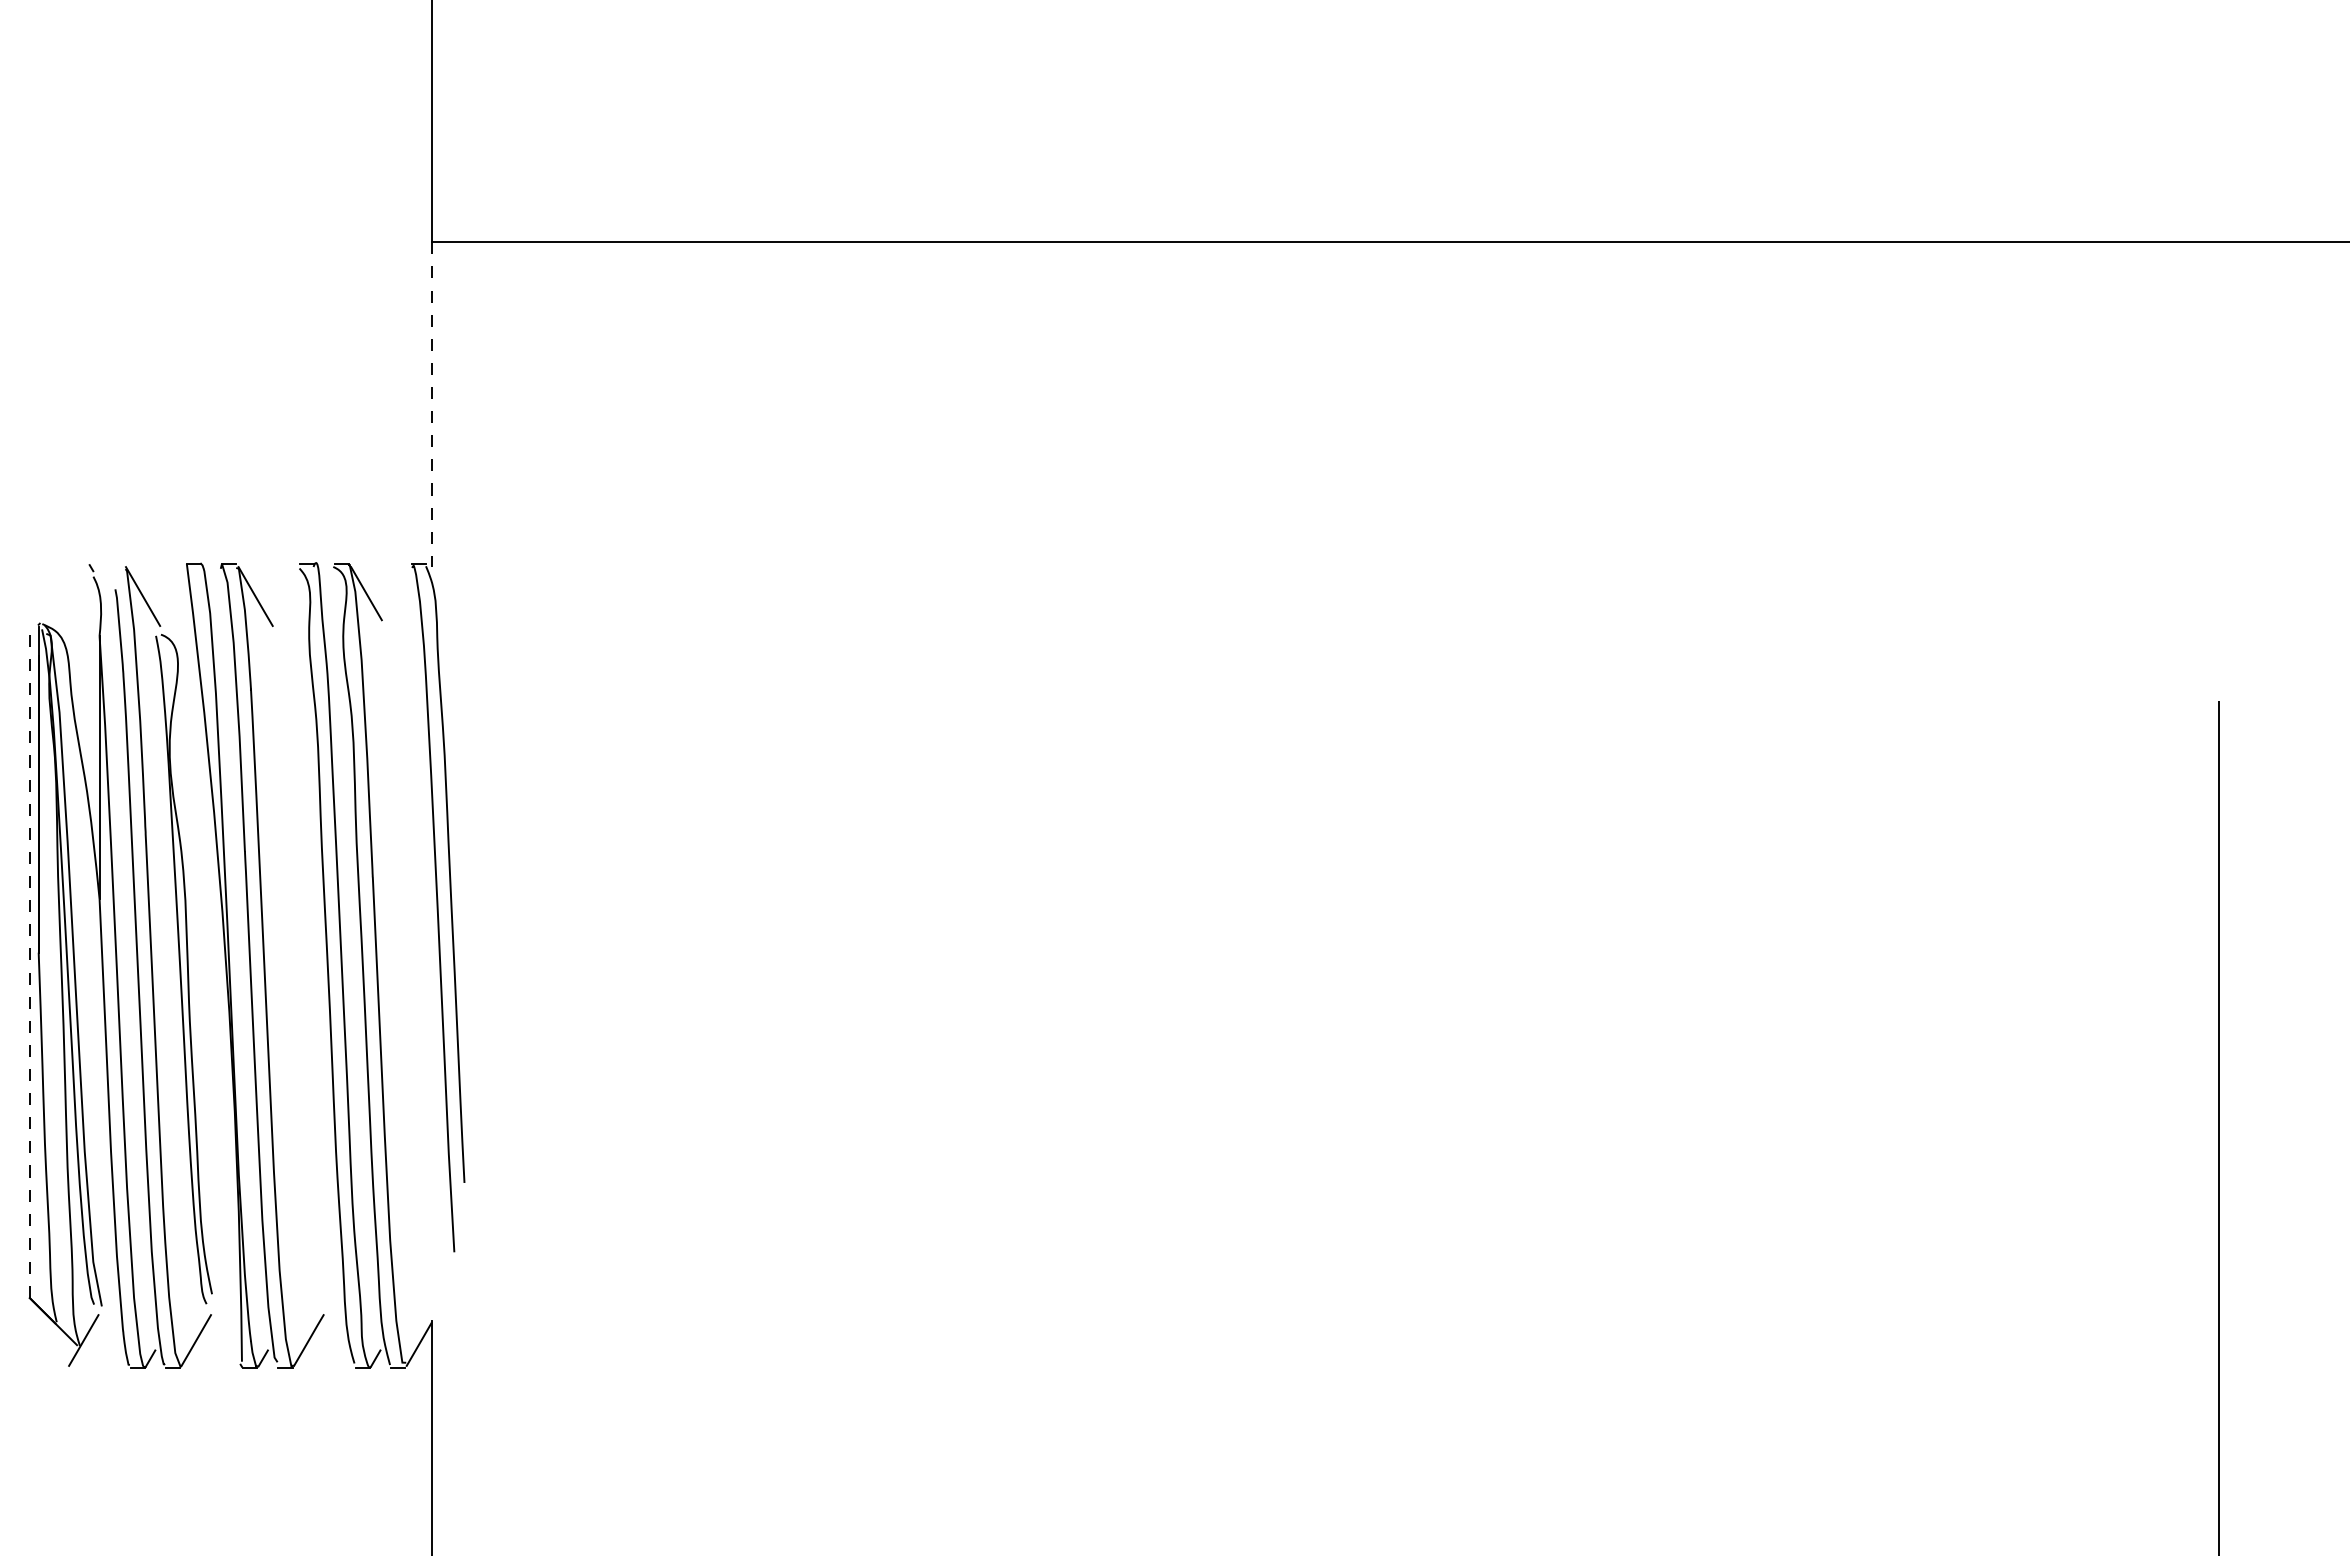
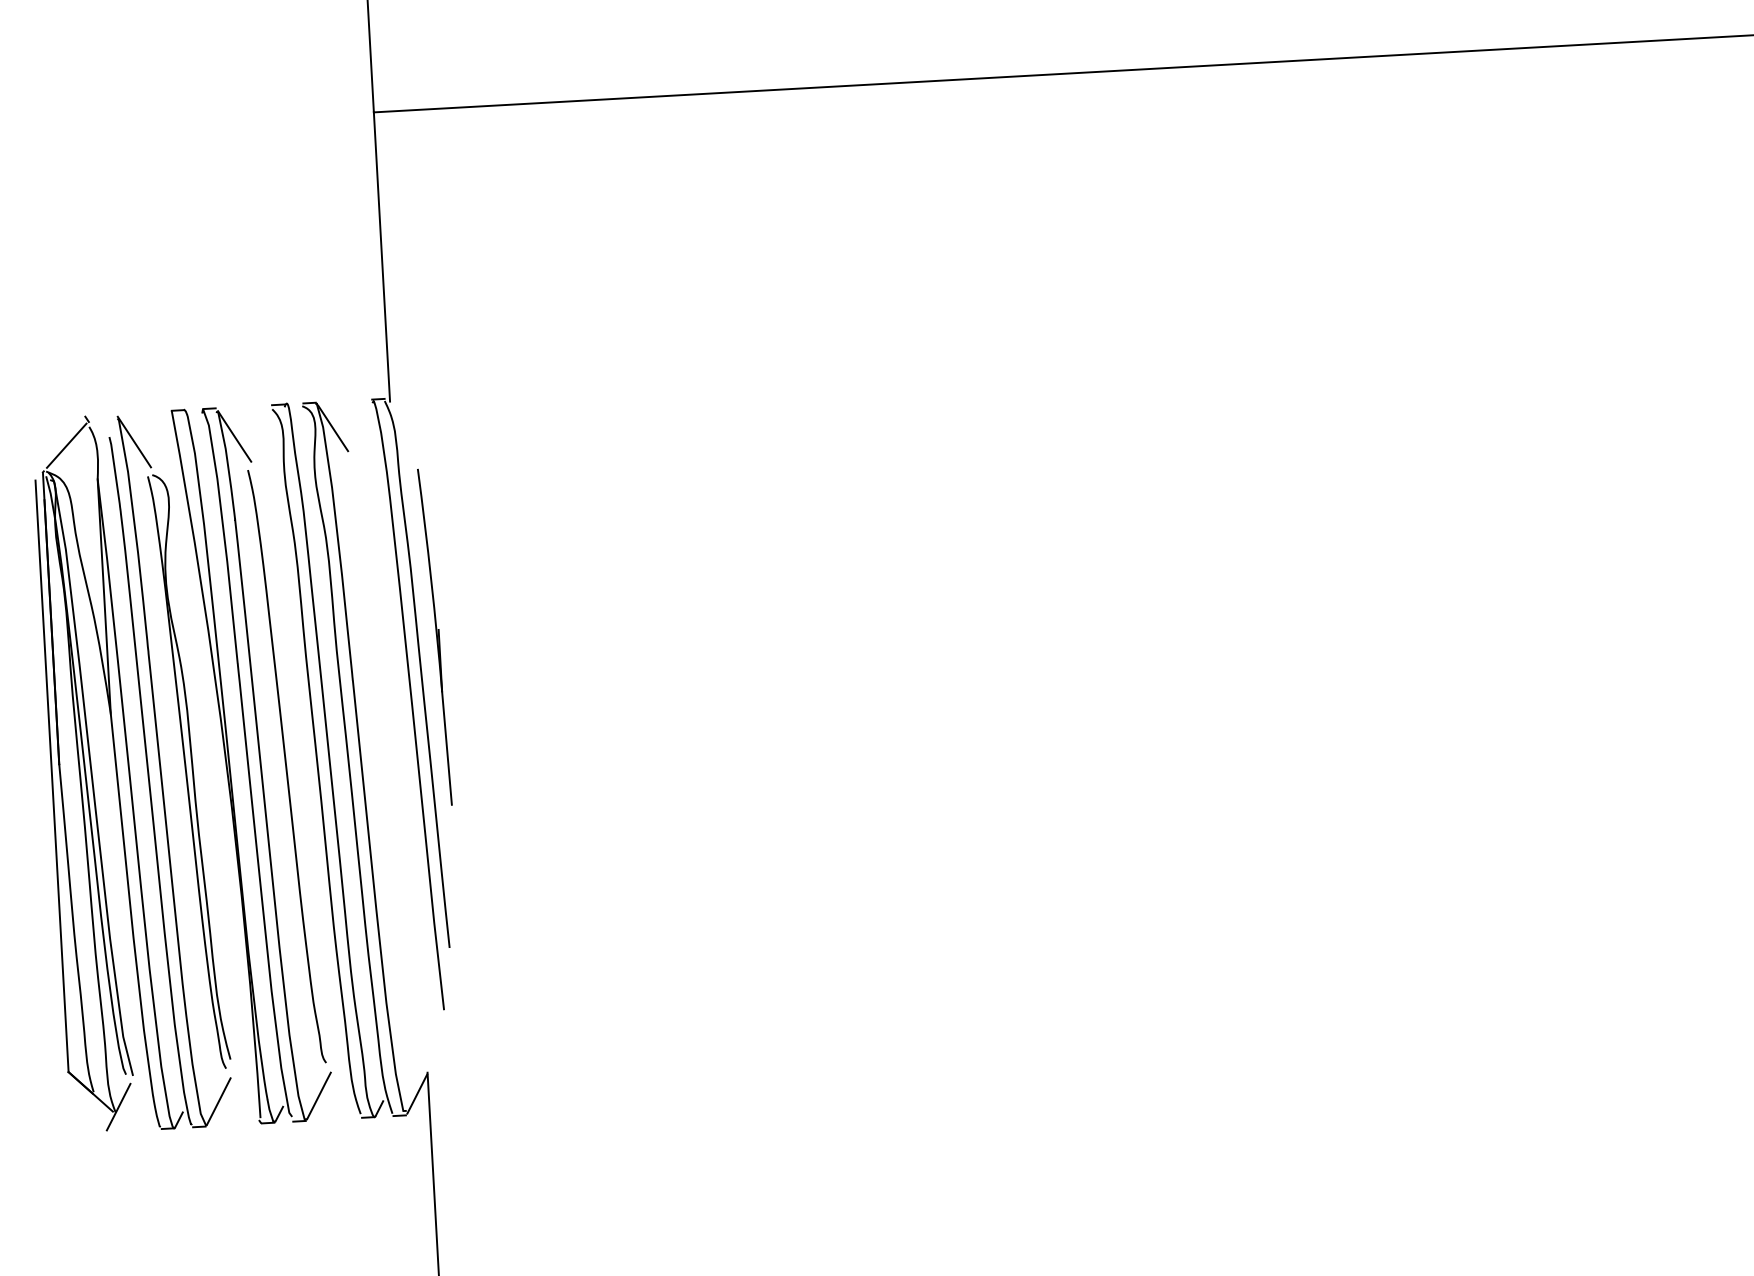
line: (431, 405) -> (381, 257), dashed -> solid
line: (66, 595) -> (66, 444), added
part: (467, 833) -> (434, 636), added
line: (29, 965) -> (51, 776), dashed -> solid
curve: (293, 969) -> (286, 766), added

